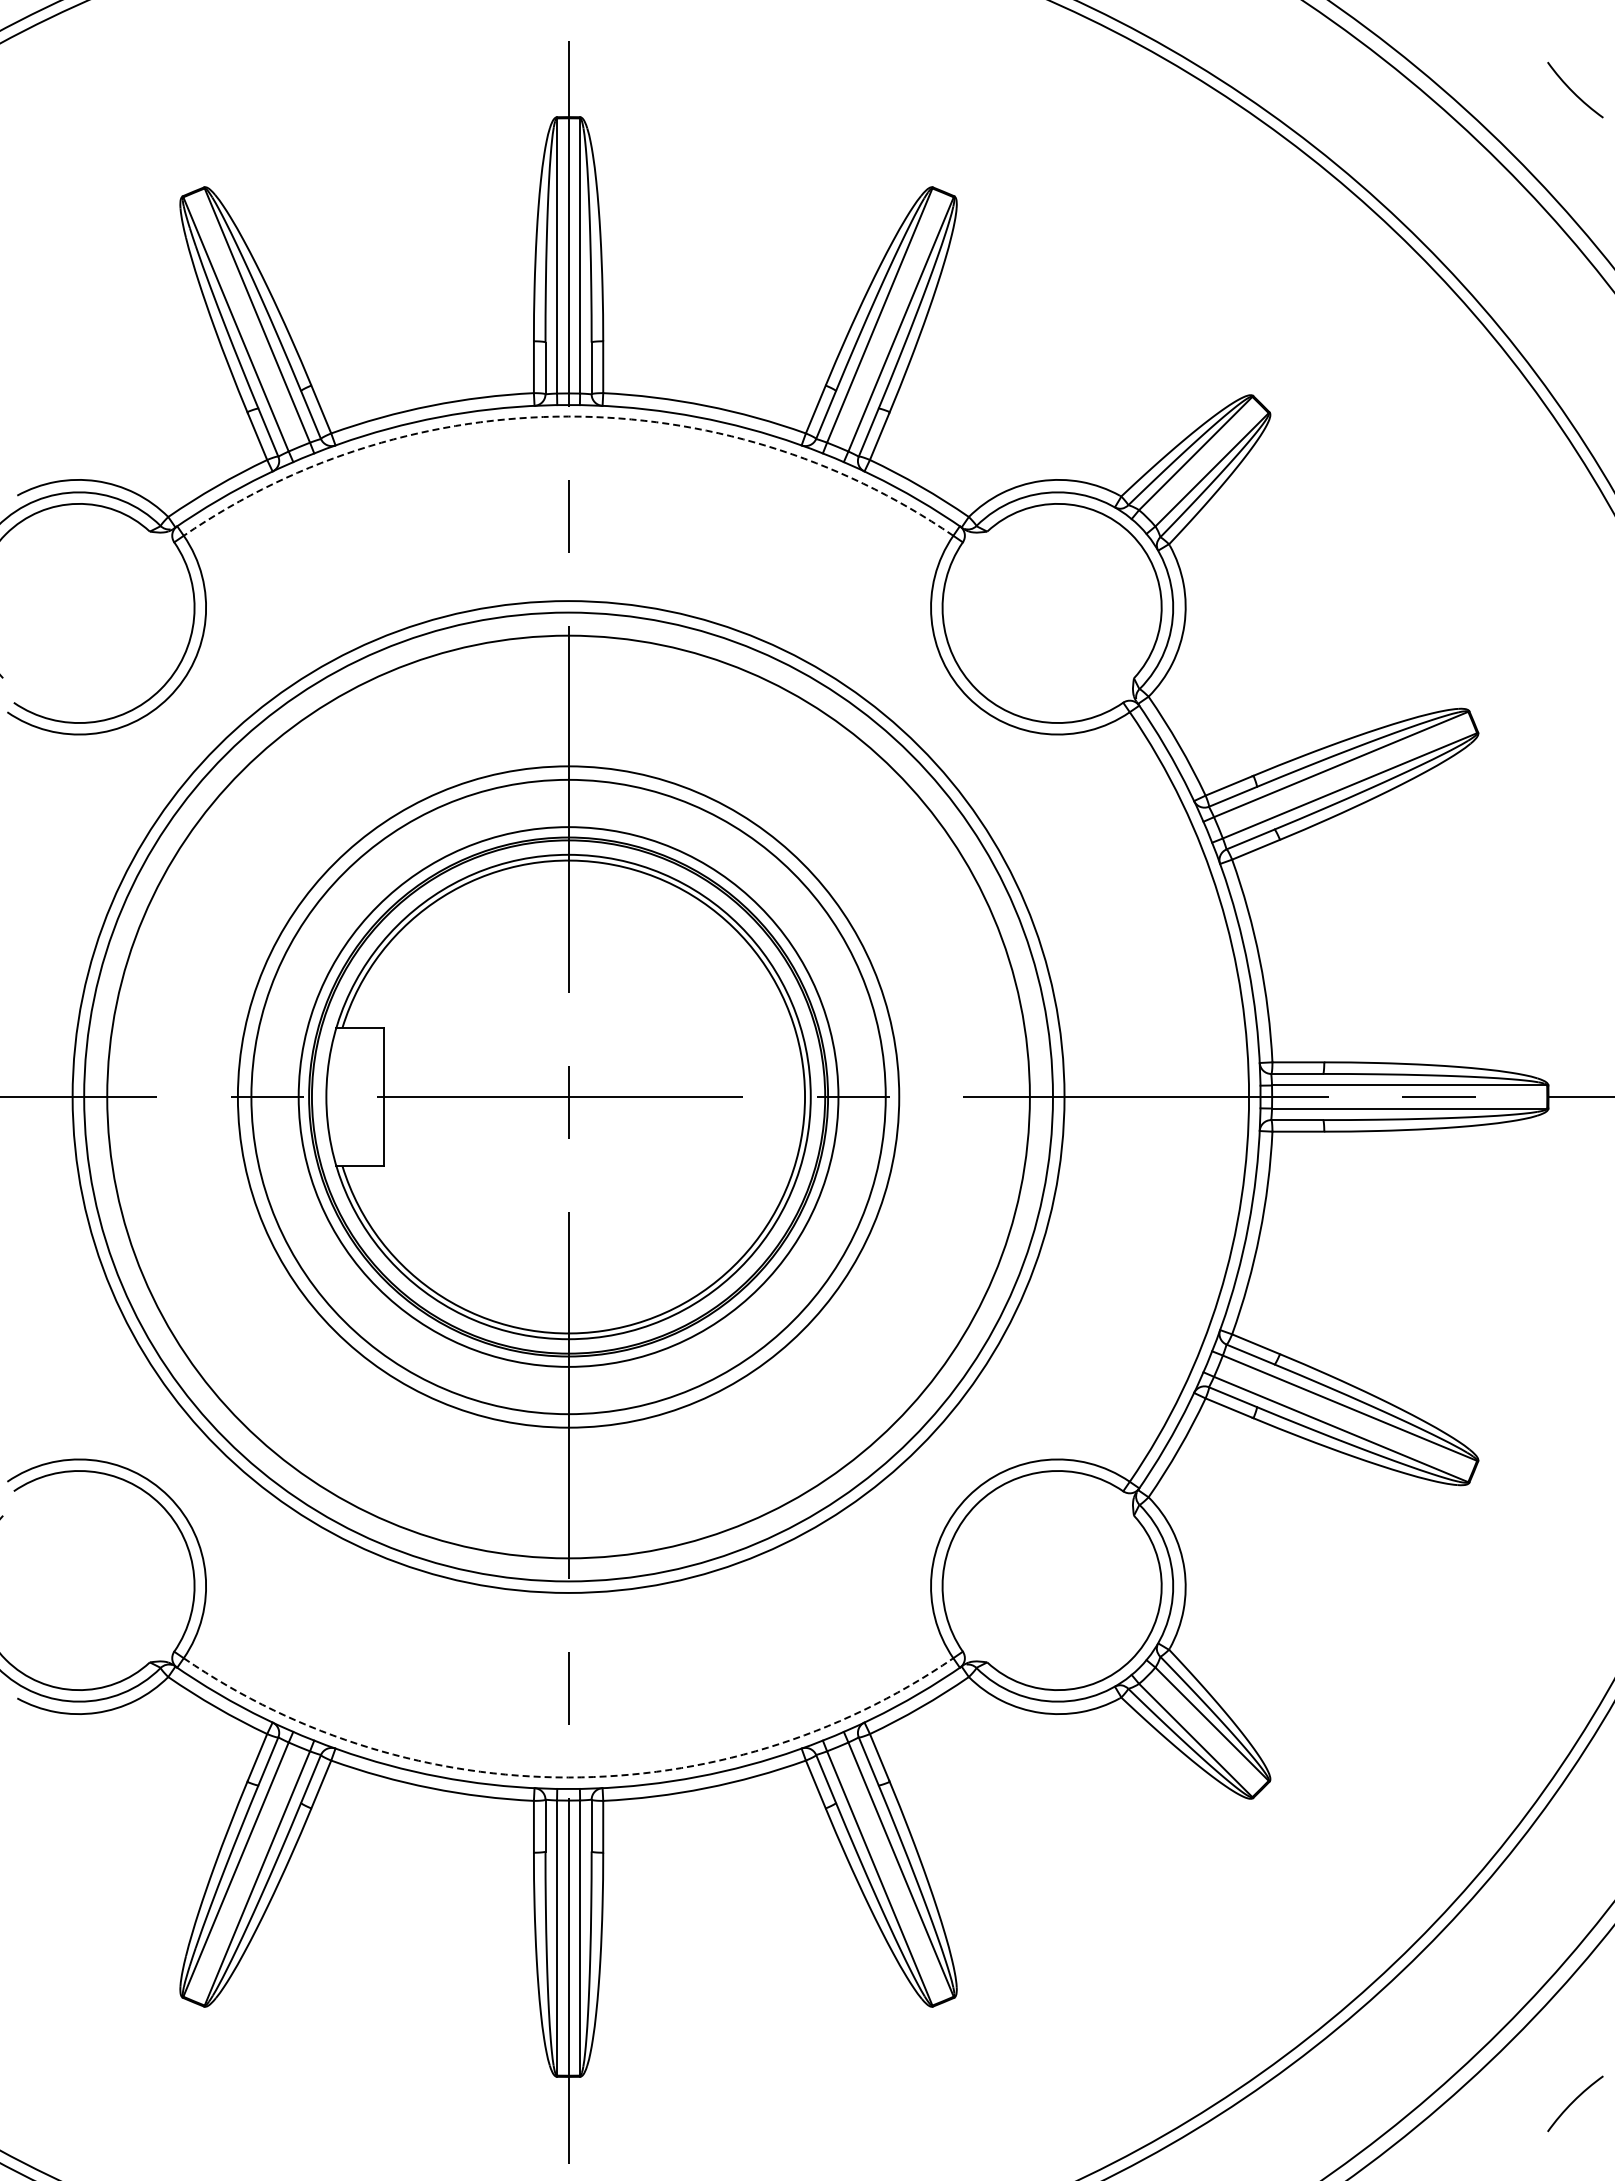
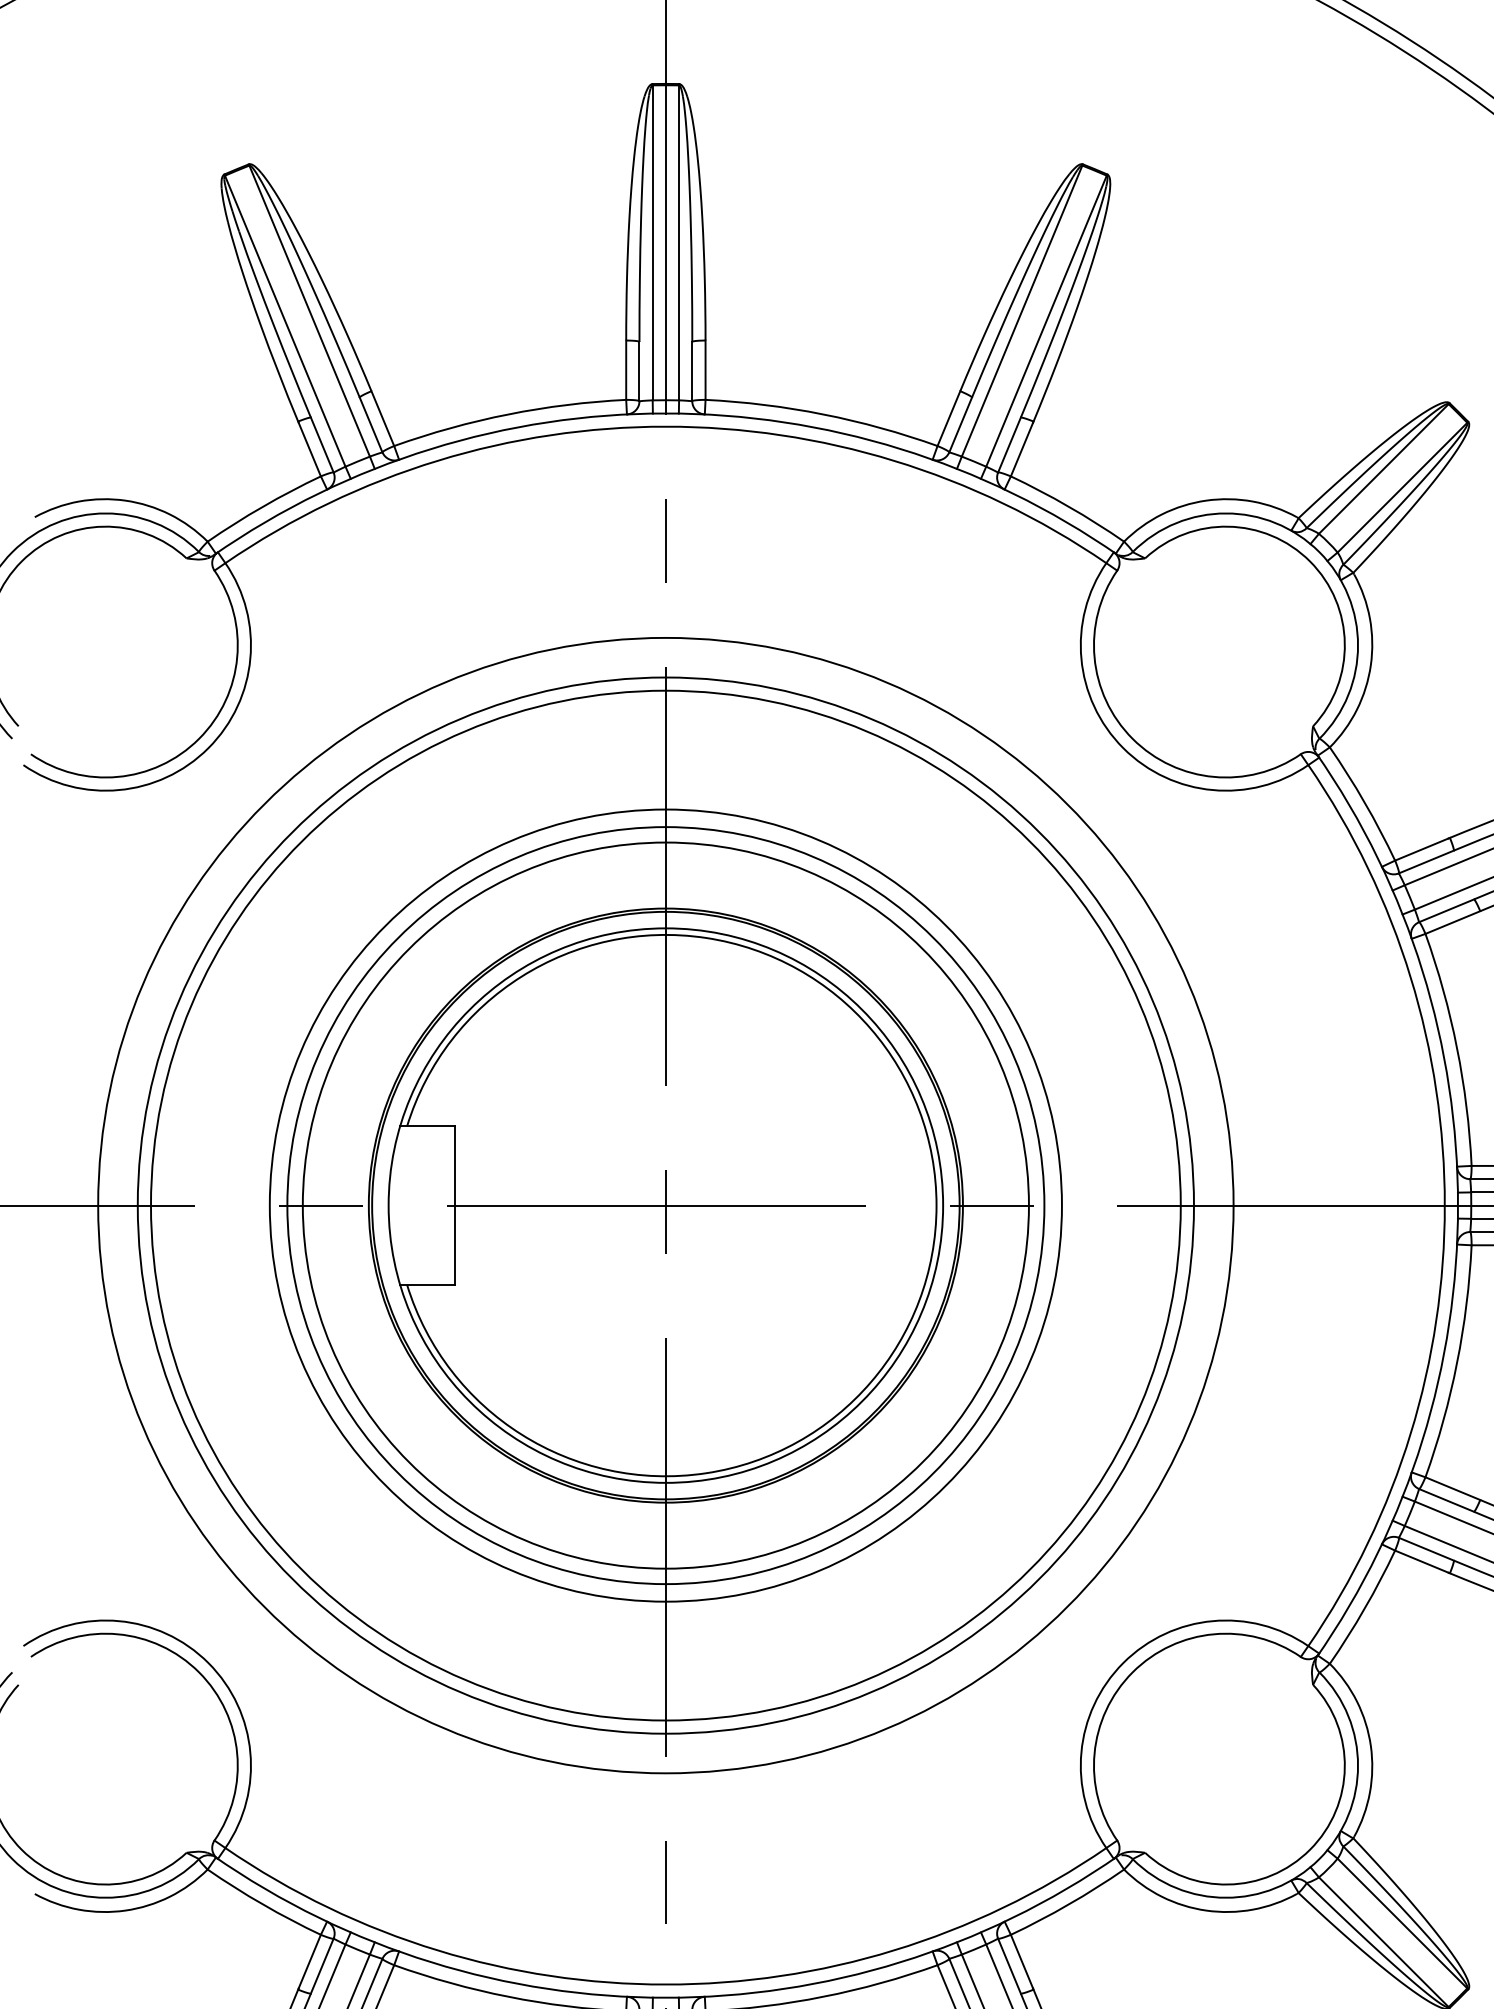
arc: (568, 416) -> (665, 426), dashed -> solid
circle: (568, 1096) -> (665, 1205), size x1.67
circle: (568, 1097) -> (665, 1206), size x0.71
arc: (568, 1777) -> (665, 1984), dashed -> solid

